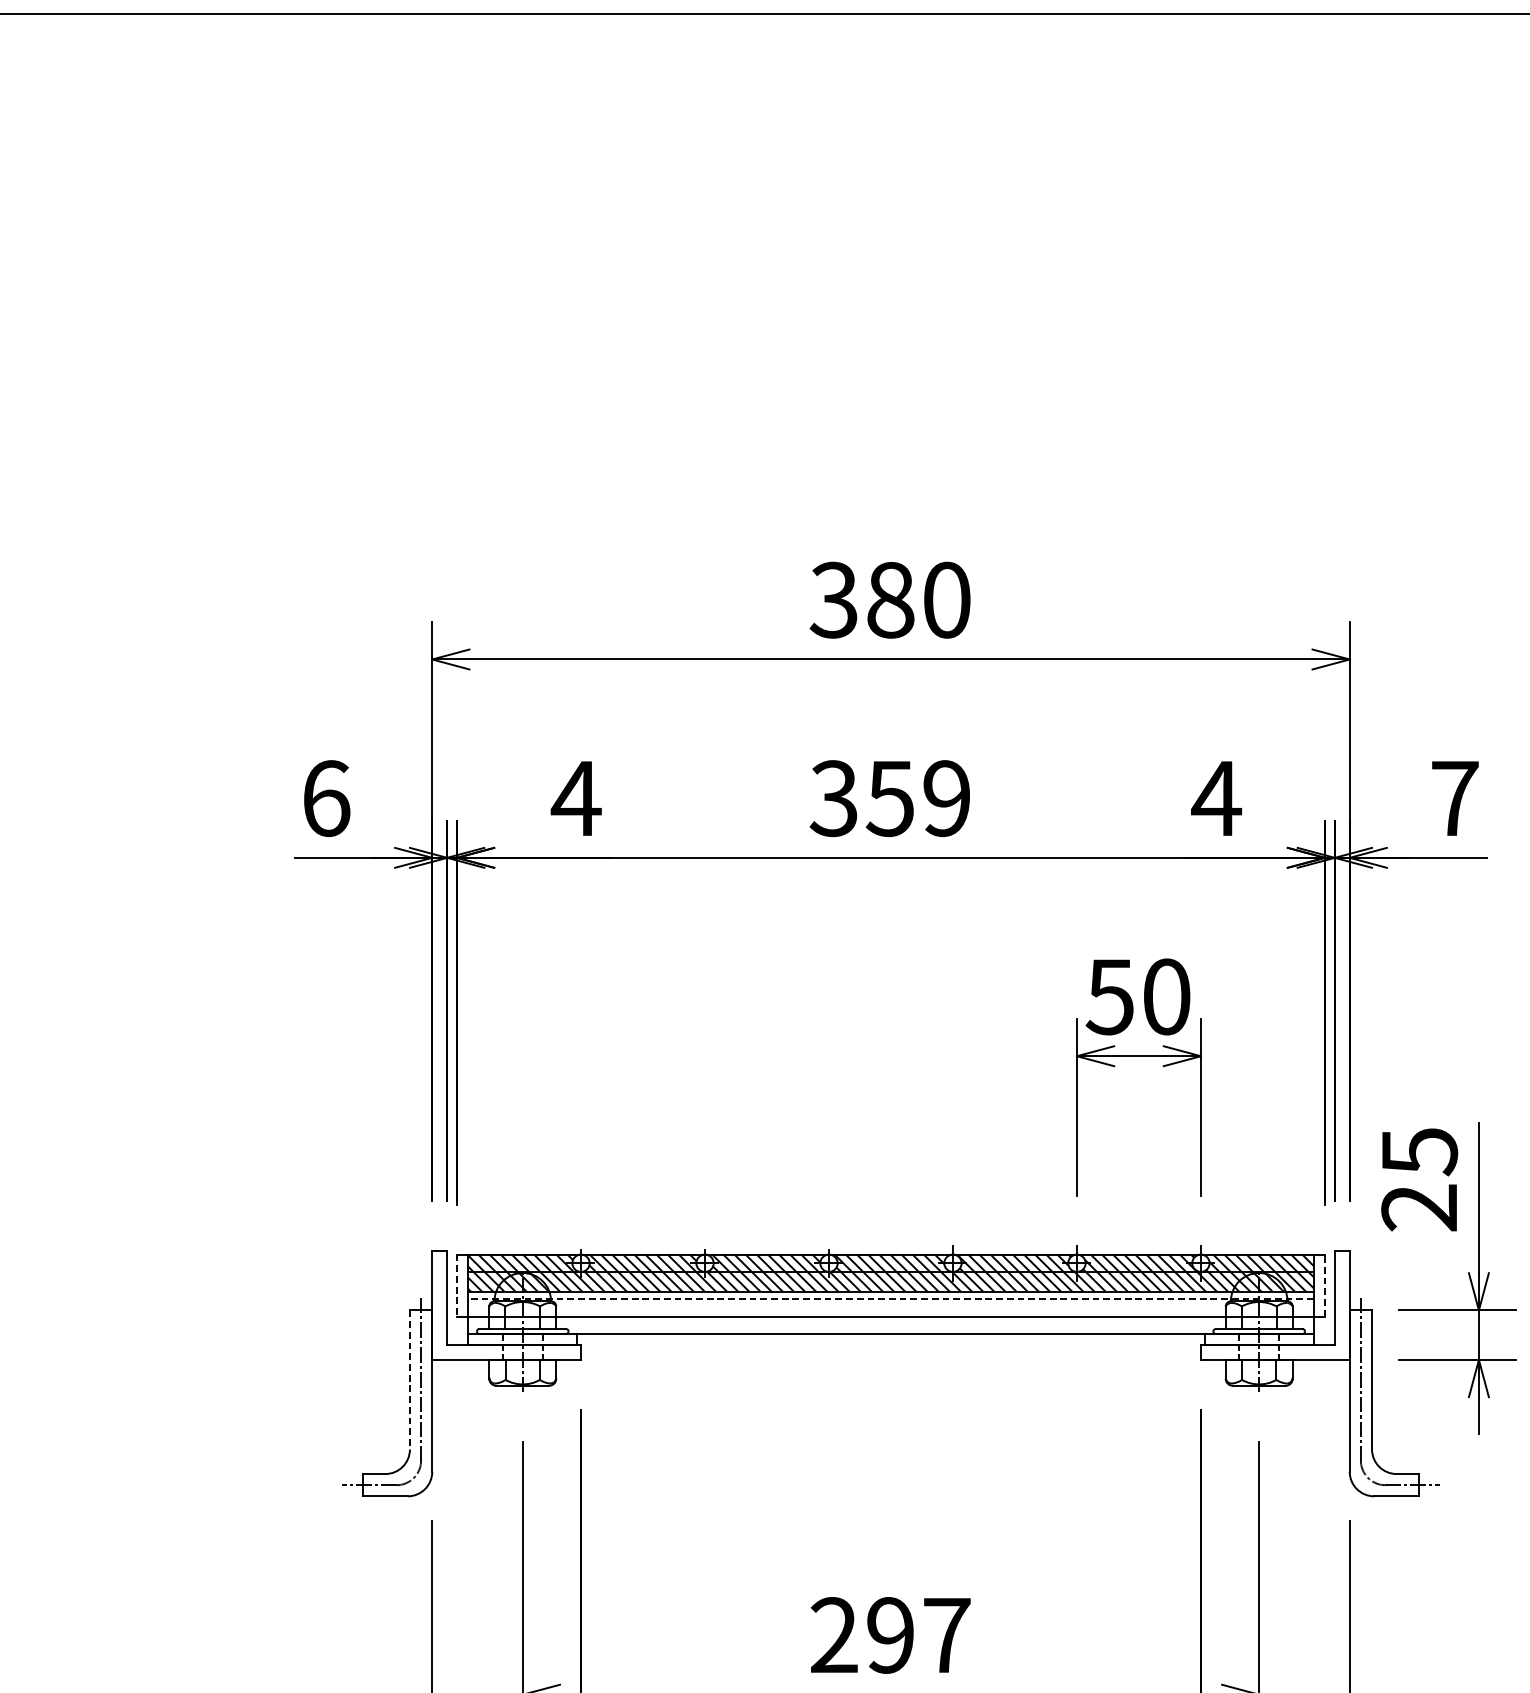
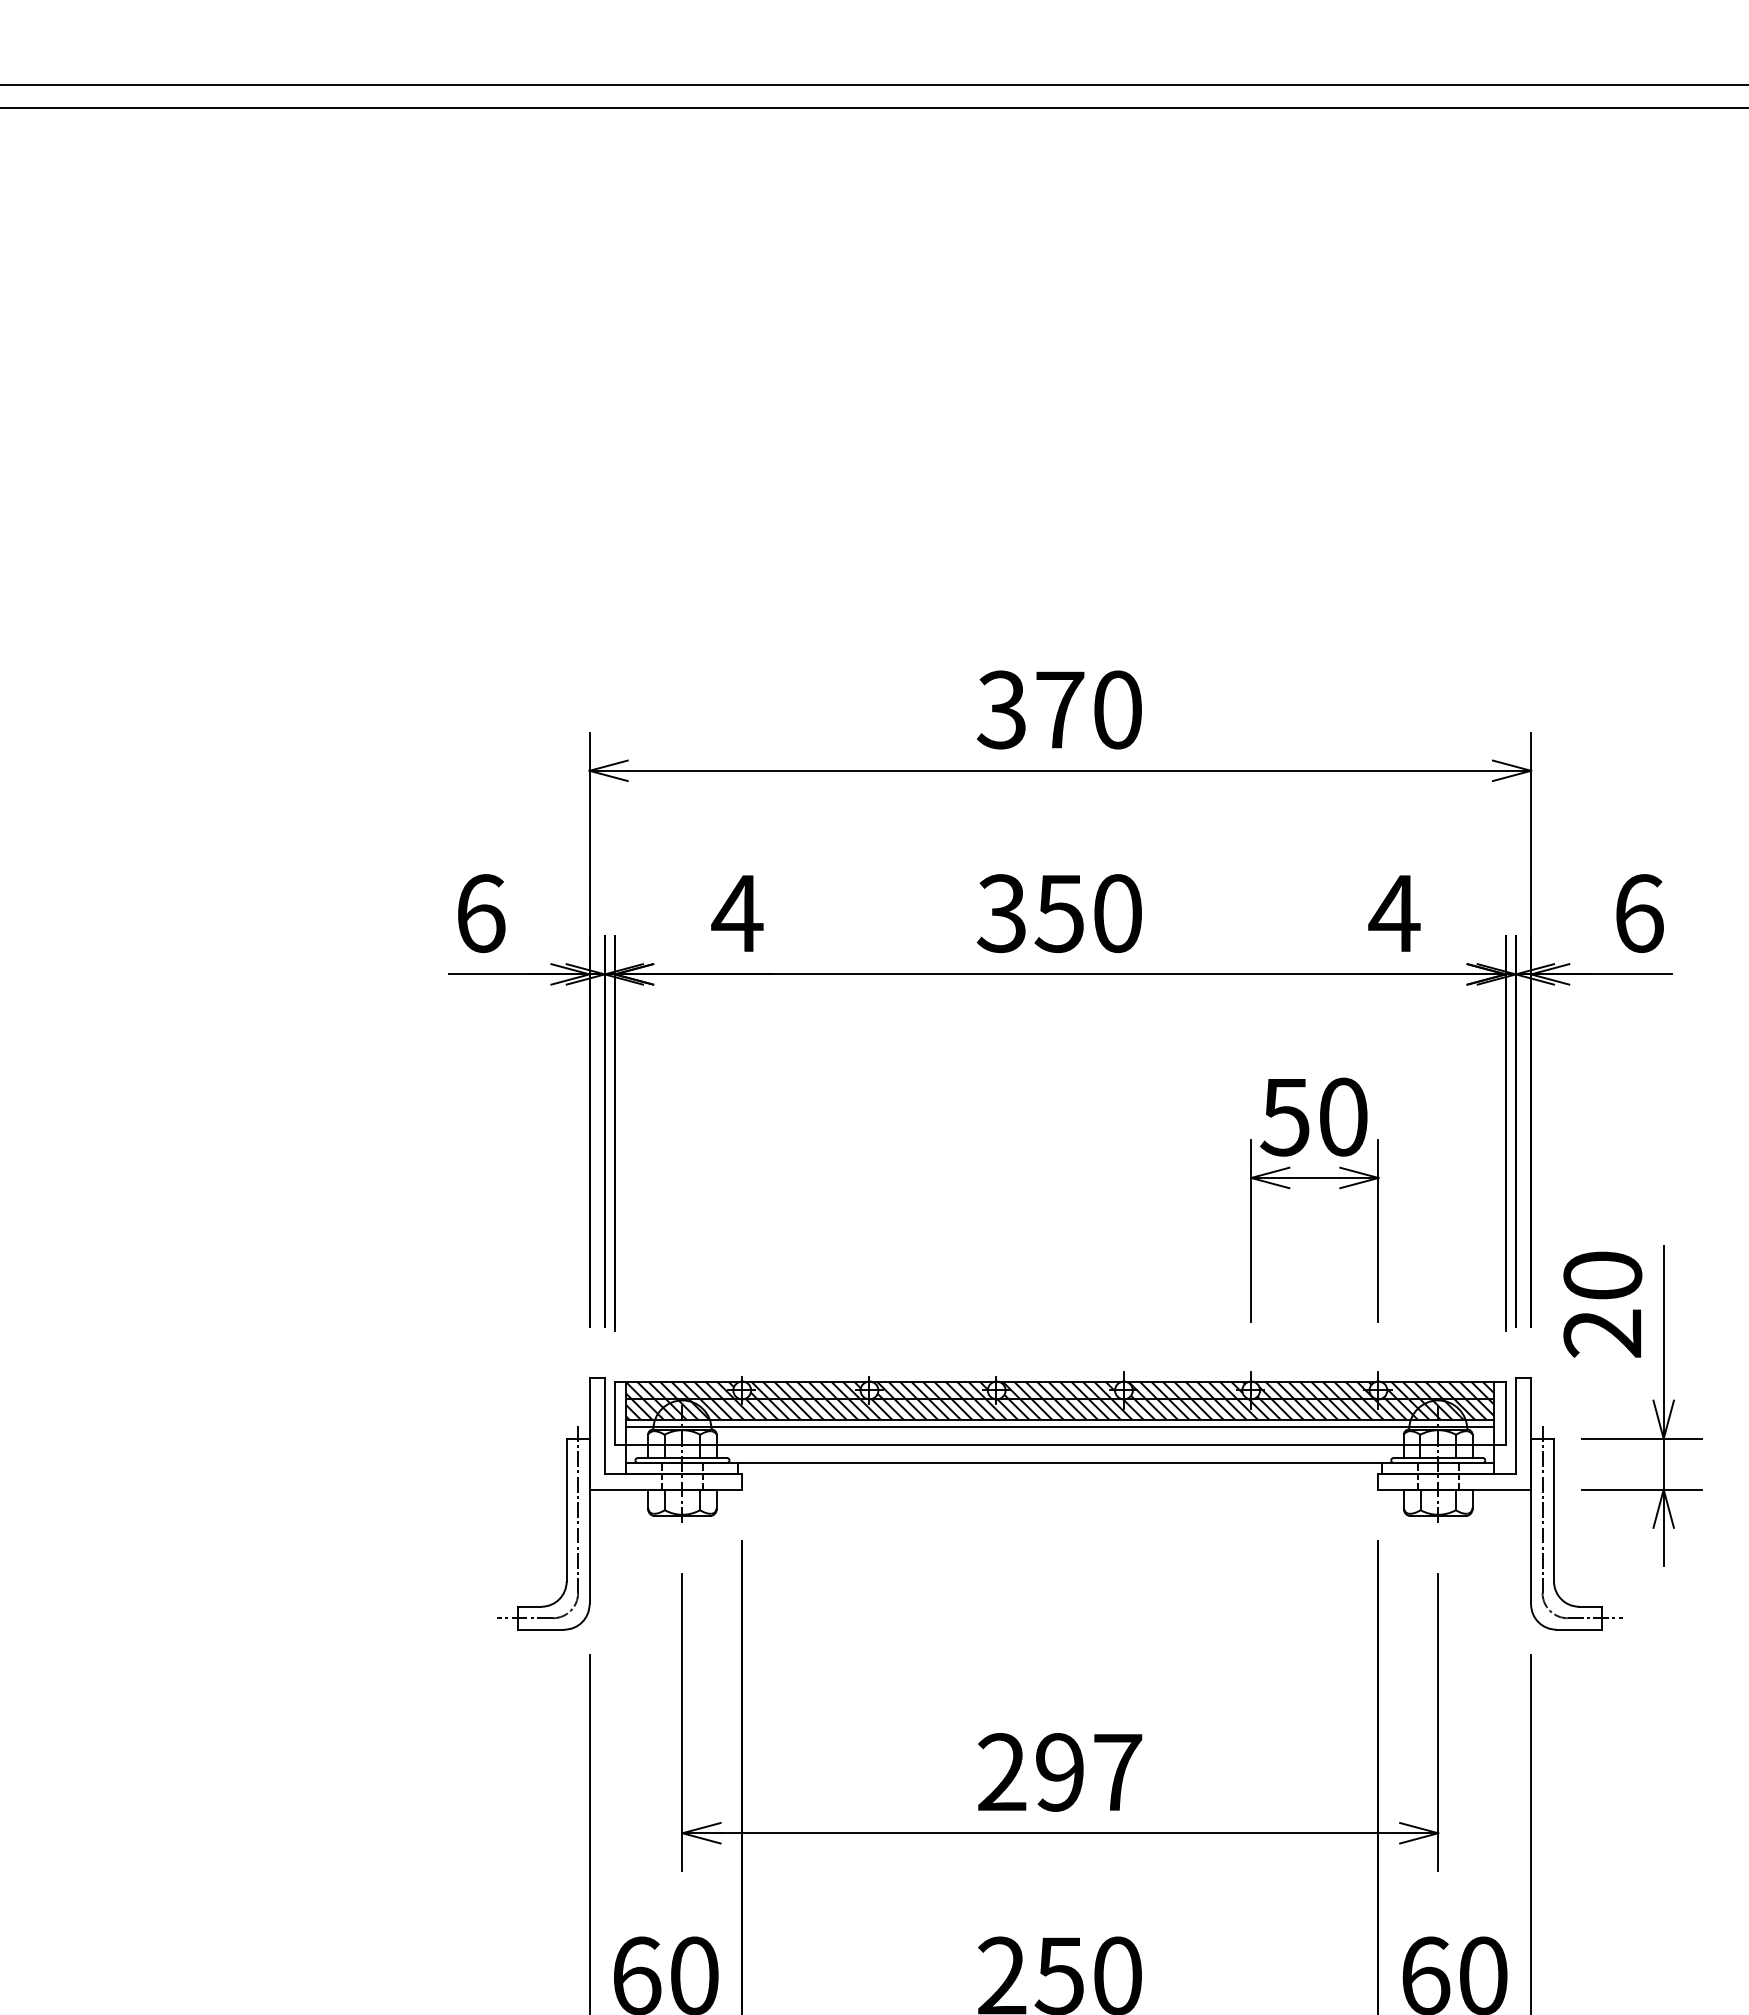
text: (891, 599) -> (1060, 709), 380 -> 370
text: (946, 798) -> (1117, 913), 359 -> 350
text: (1455, 798) -> (1639, 913), 7 -> 6
text: (1419, 1152) -> (1602, 1276), 25 -> 20
line: (457, 1285) -> (615, 1413), dashed -> solid
line: (1324, 1285) -> (1505, 1413), dashed -> solid
line: (891, 1299) -> (1060, 1427), dashed -> solid
line: (409, 1380) -> (566, 1510), dashed -> solid

